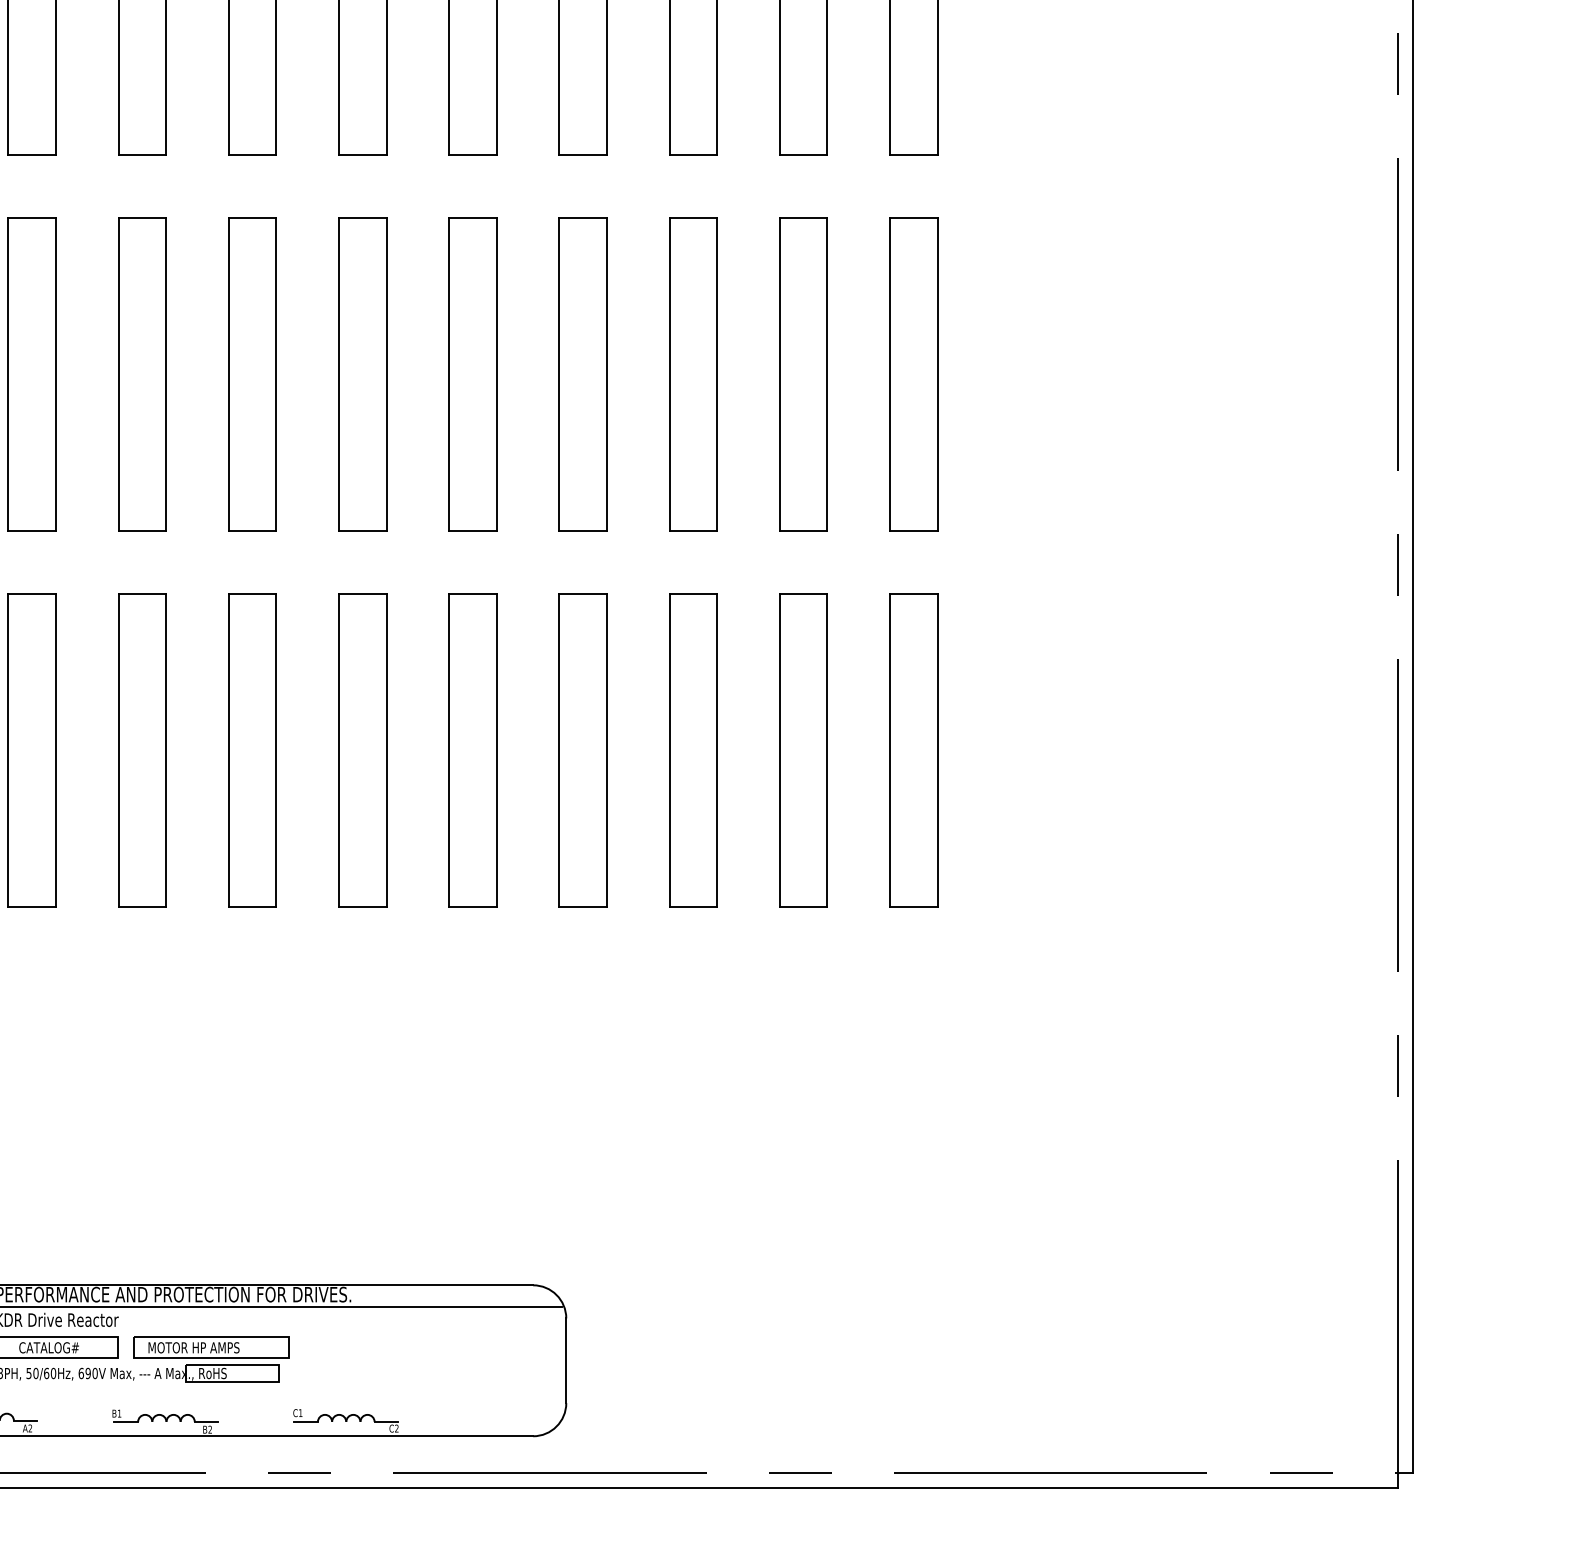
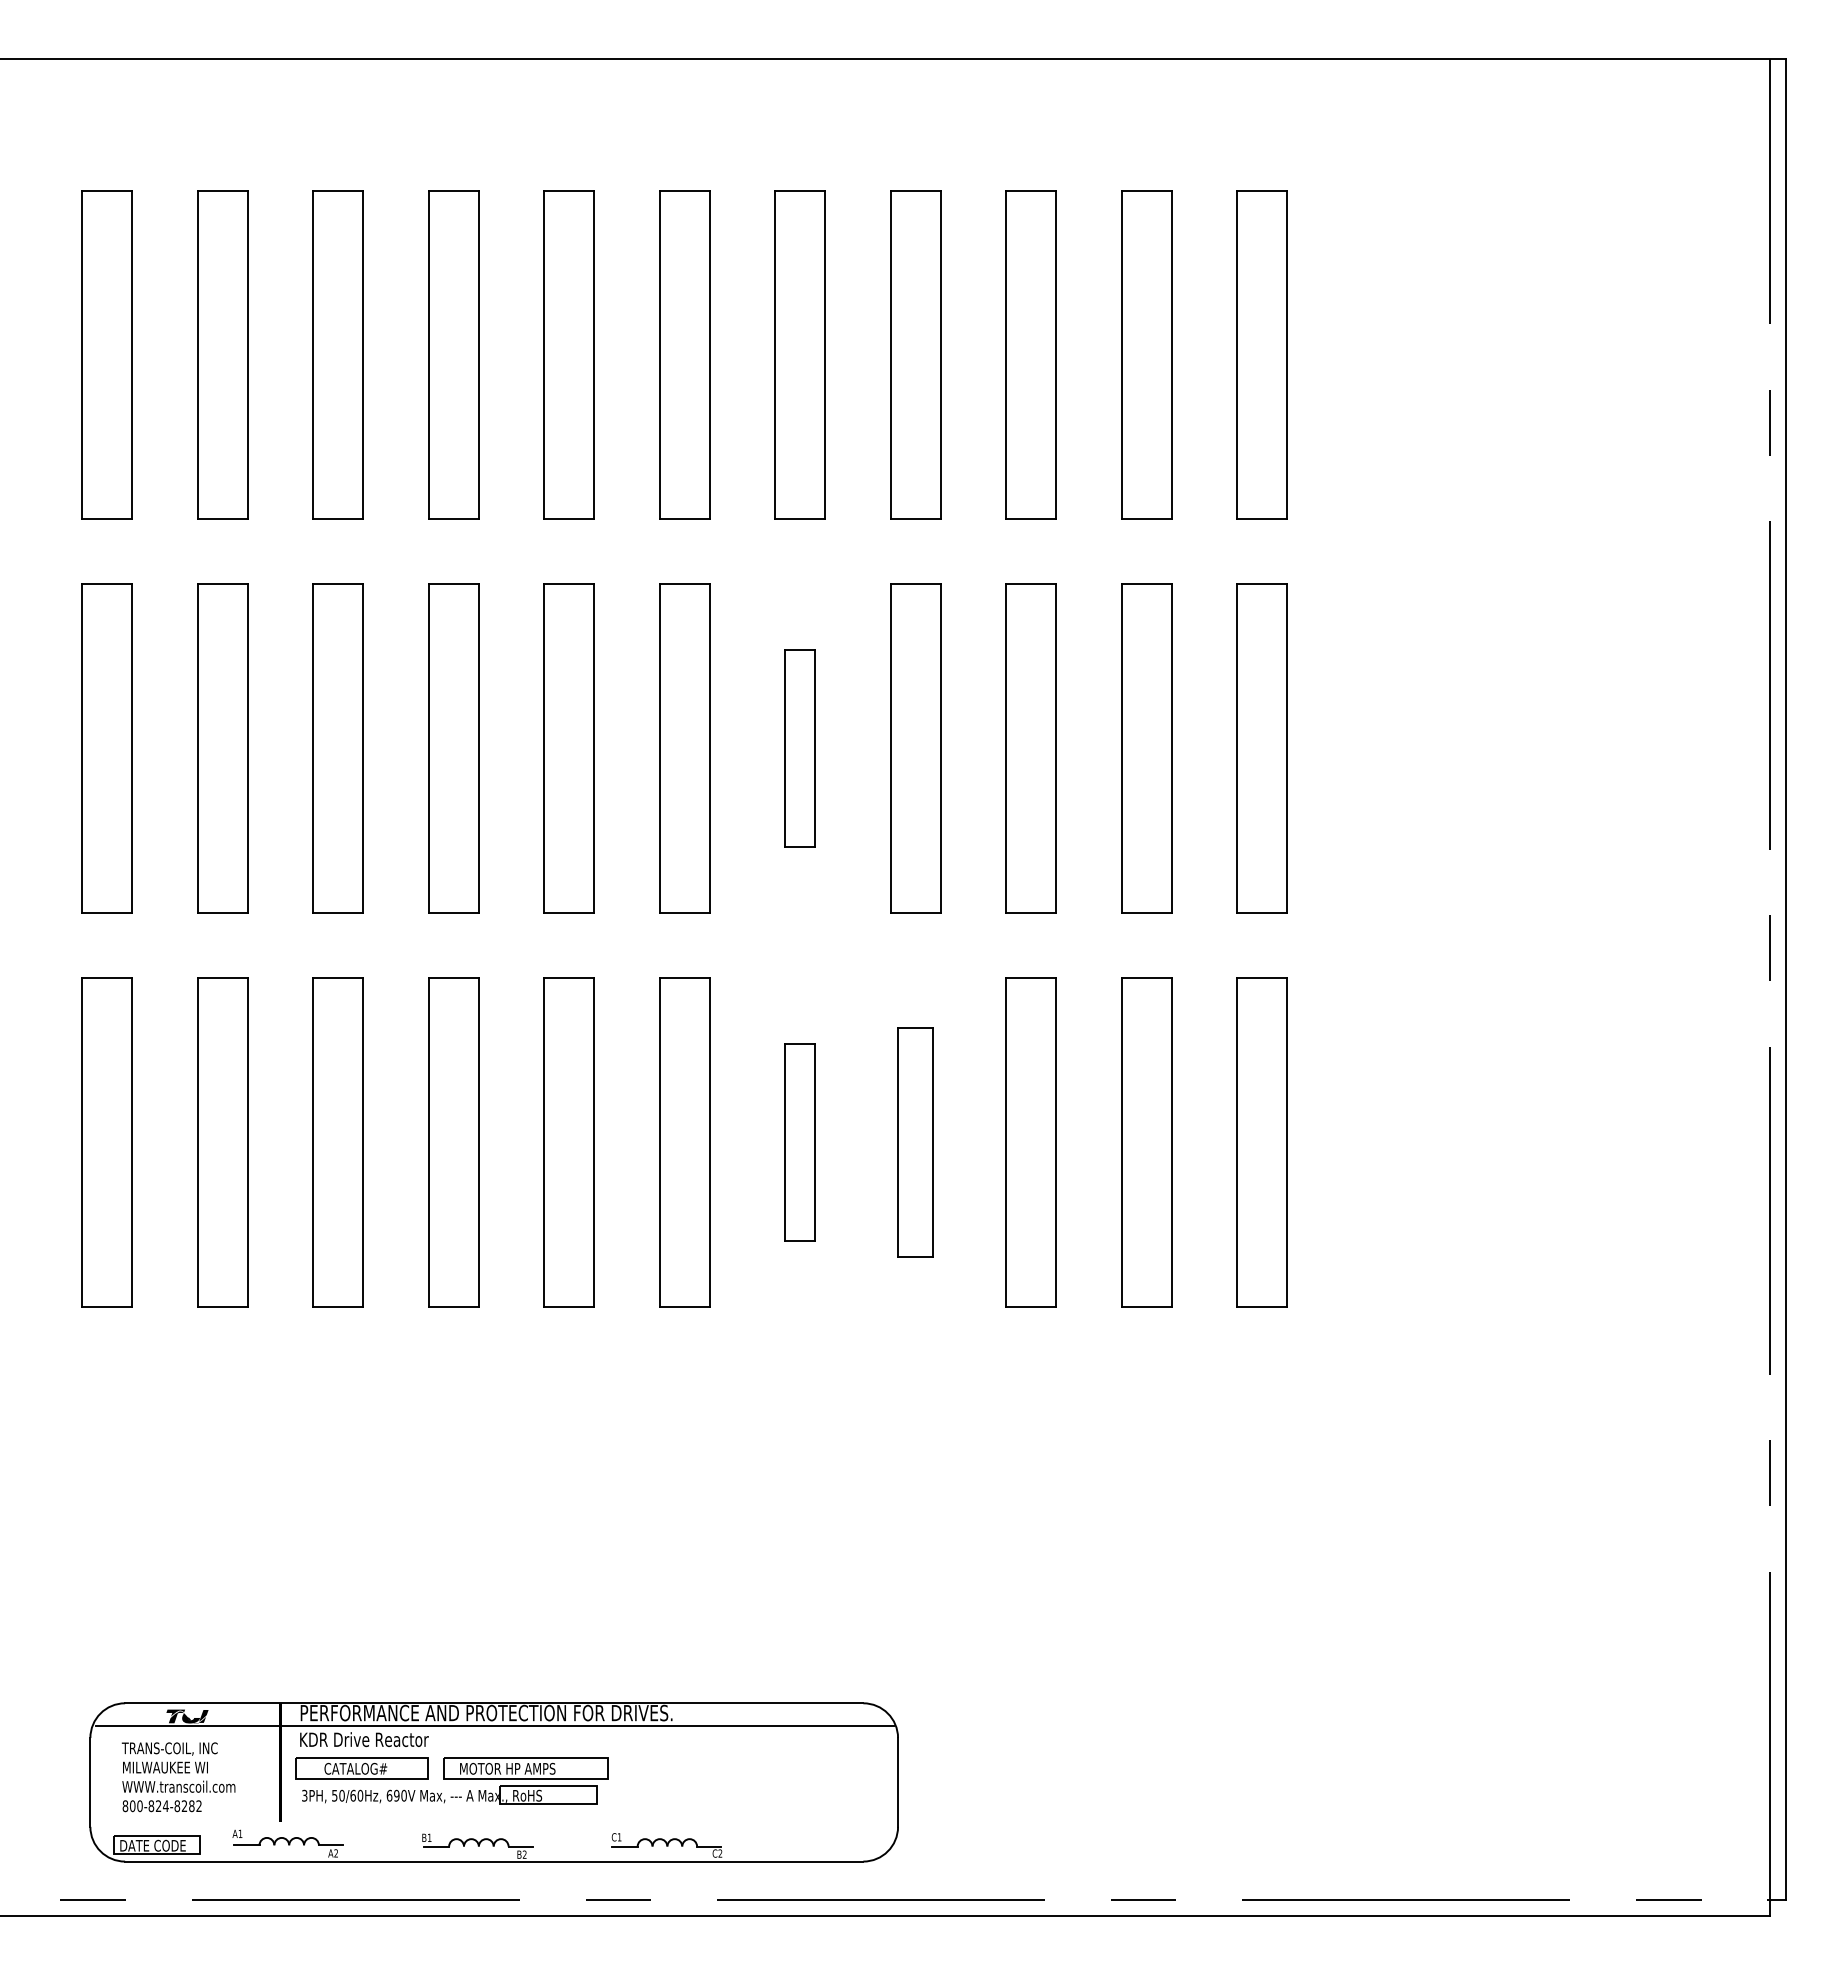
part: (472, 374) -> (799, 748), size x0.6
part: (472, 750) -> (799, 1142), size x0.6
part: (582, 750) -> (915, 1142), size x0.7

